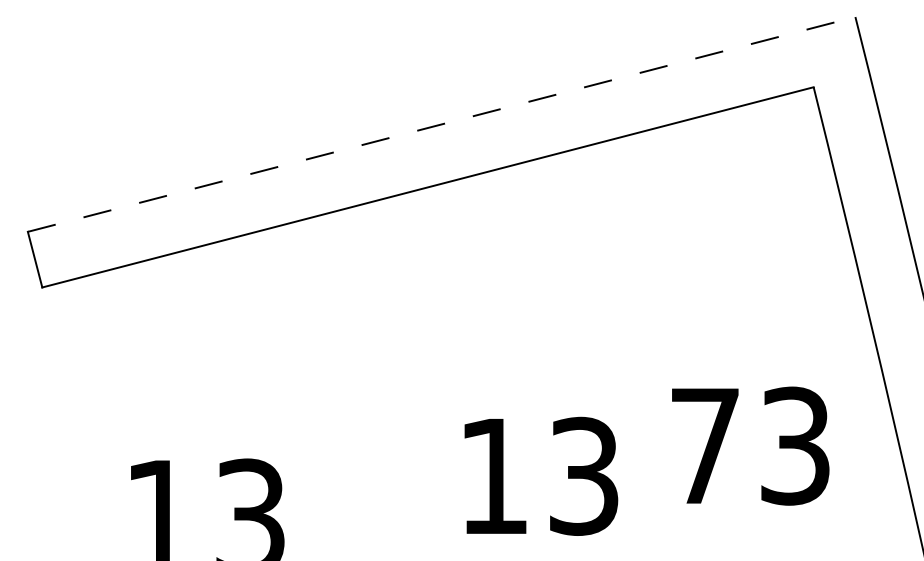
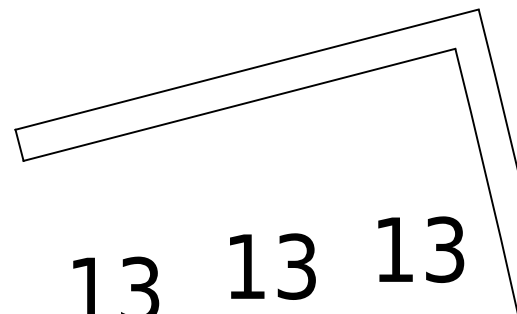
line: (442, 124) -> (247, 69), dashed -> solid
text: (704, 445) -> (394, 249), 73 -> 13
text: (540, 476) -> (272, 266), moved

